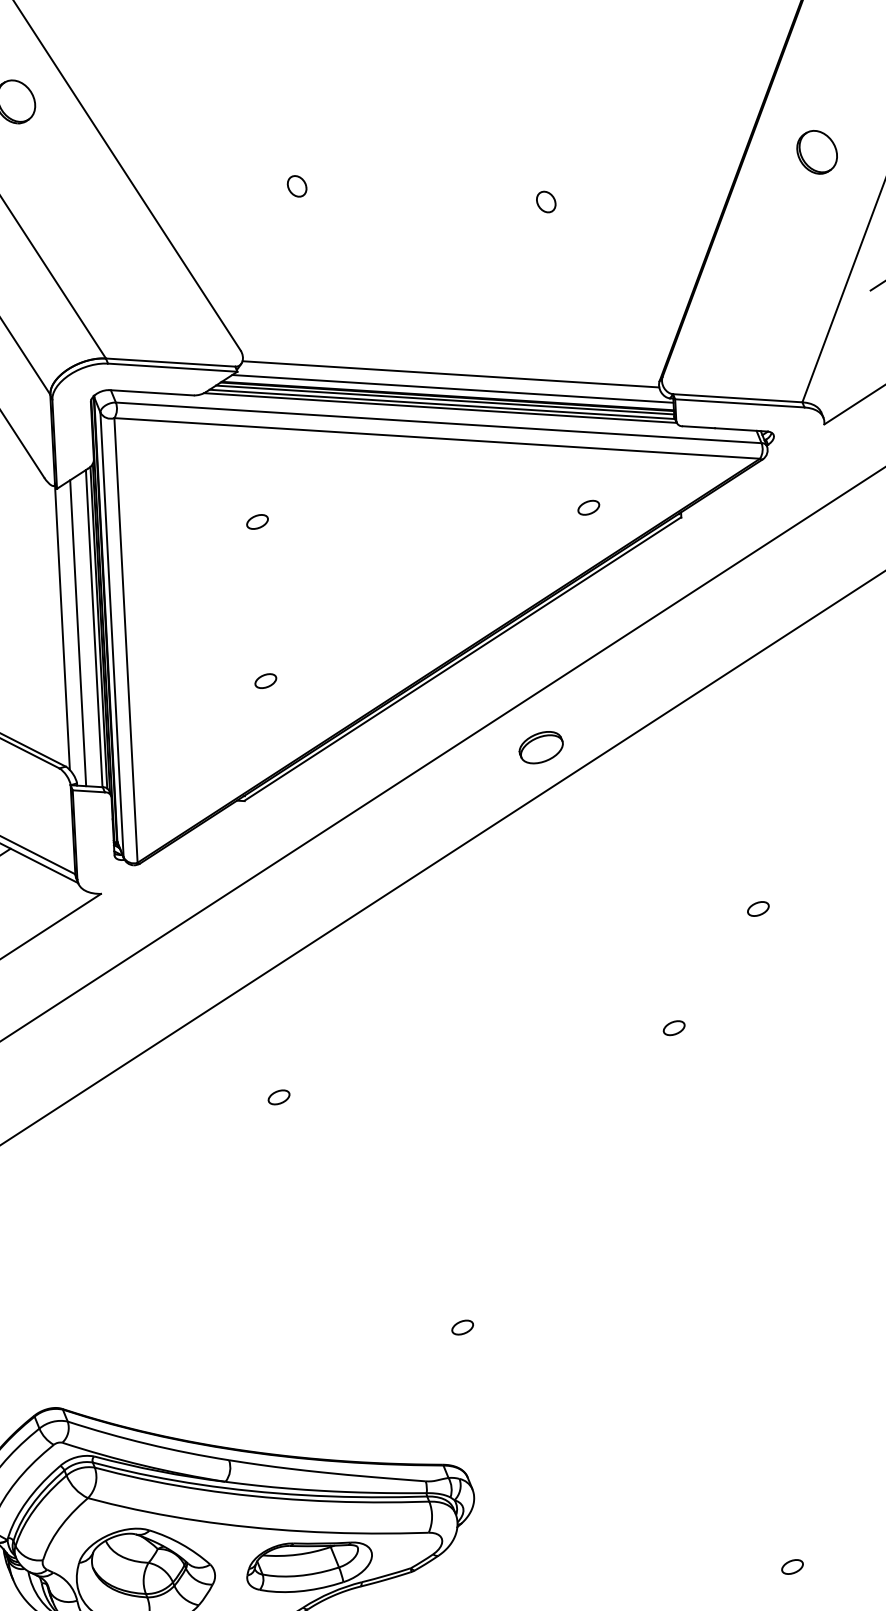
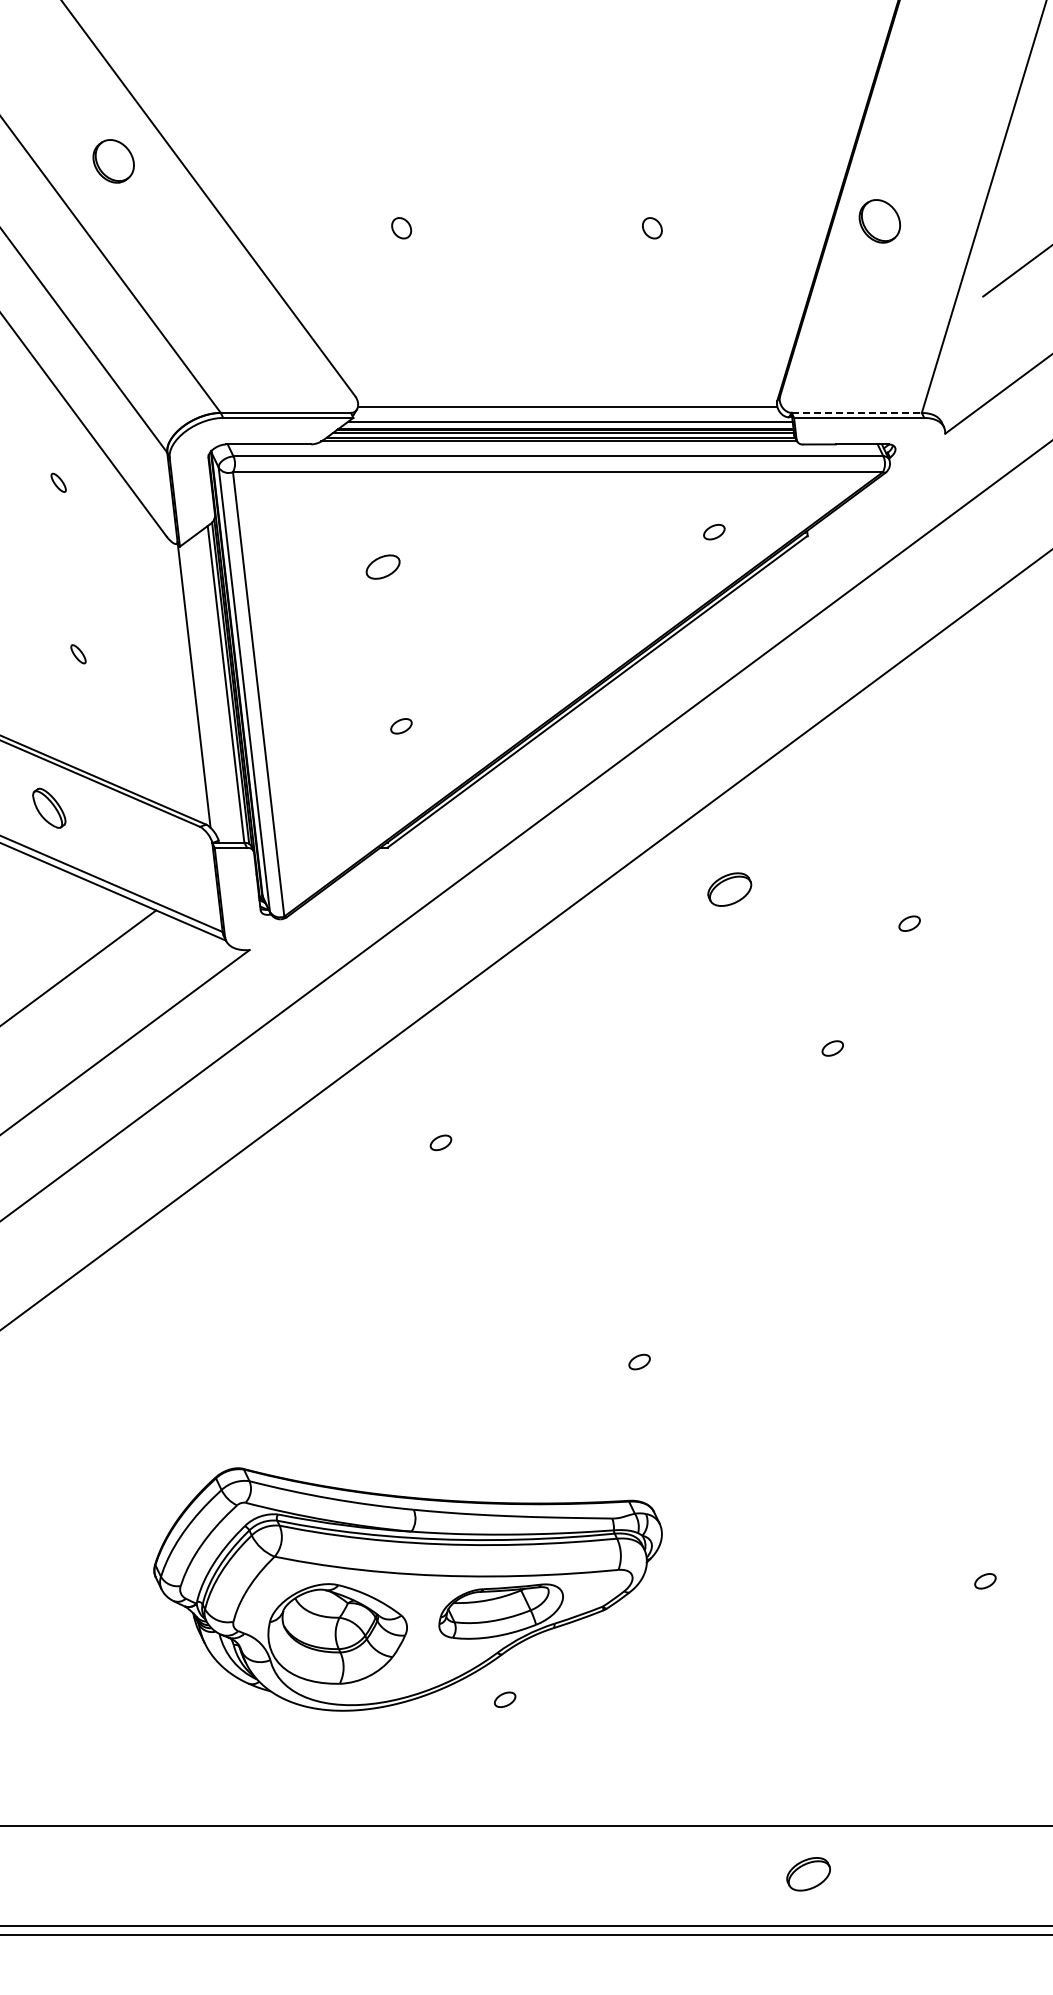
part: (816, 152) -> (879, 221), moved
line: (738, 397) -> (857, 412), solid -> dashed
part: (256, 522) -> (382, 567), size x1.6
line: (77, 632) -> (209, 689), removed
part: (540, 747) -> (729, 889), moved

